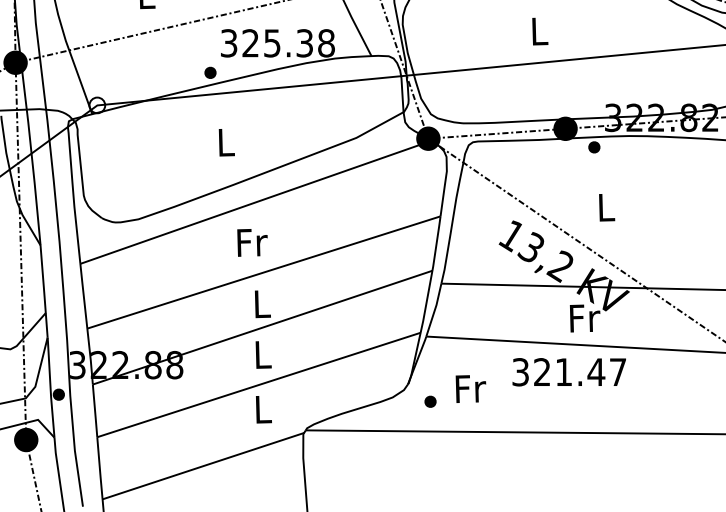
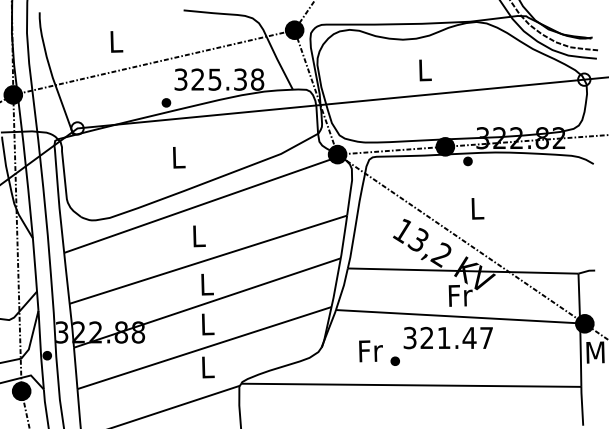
text: (252, 242) -> (199, 236), Fr -> L
part: (429, 400) -> (394, 360), moved

